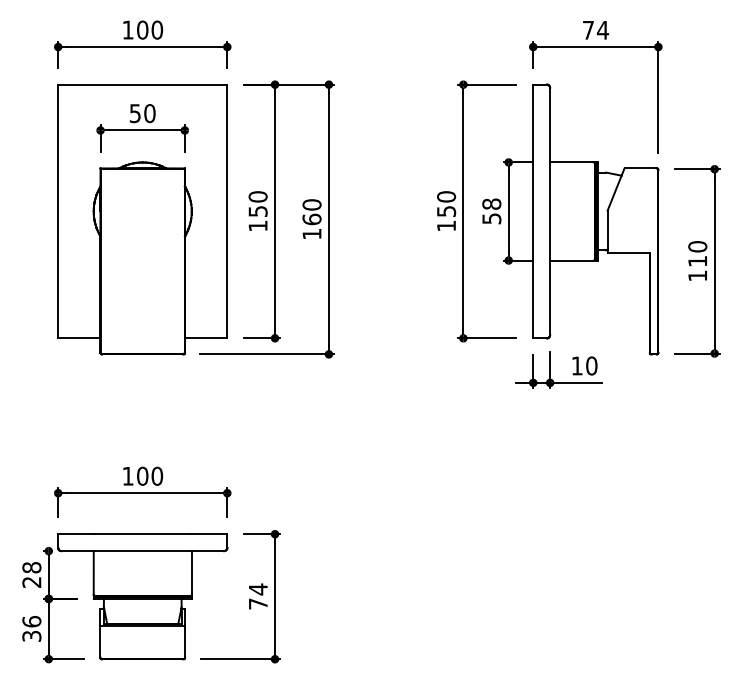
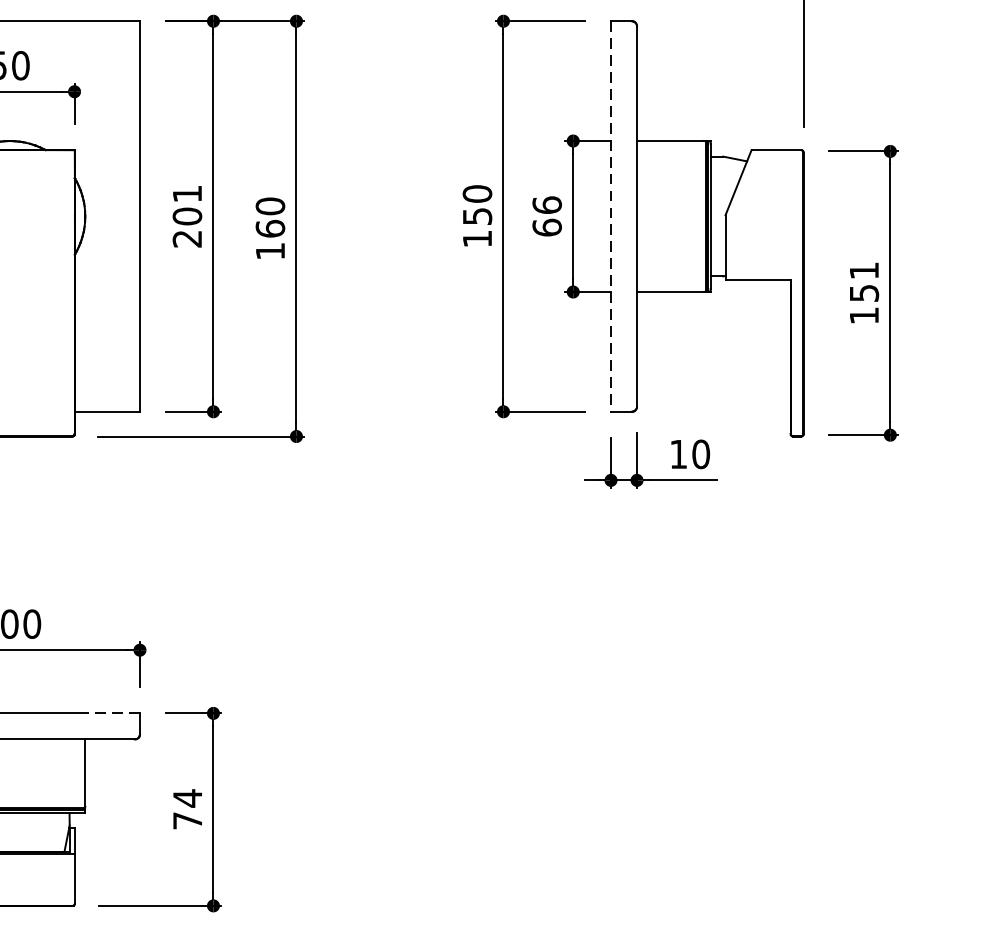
text: (257, 211) -> (186, 216), 150 -> 201
text: (491, 211) -> (546, 216), 58 -> 66
line: (533, 211) -> (611, 216), solid -> dashed
text: (697, 253) -> (863, 281), 110 -> 151
line: (209, 534) -> (112, 713), solid -> dashed

